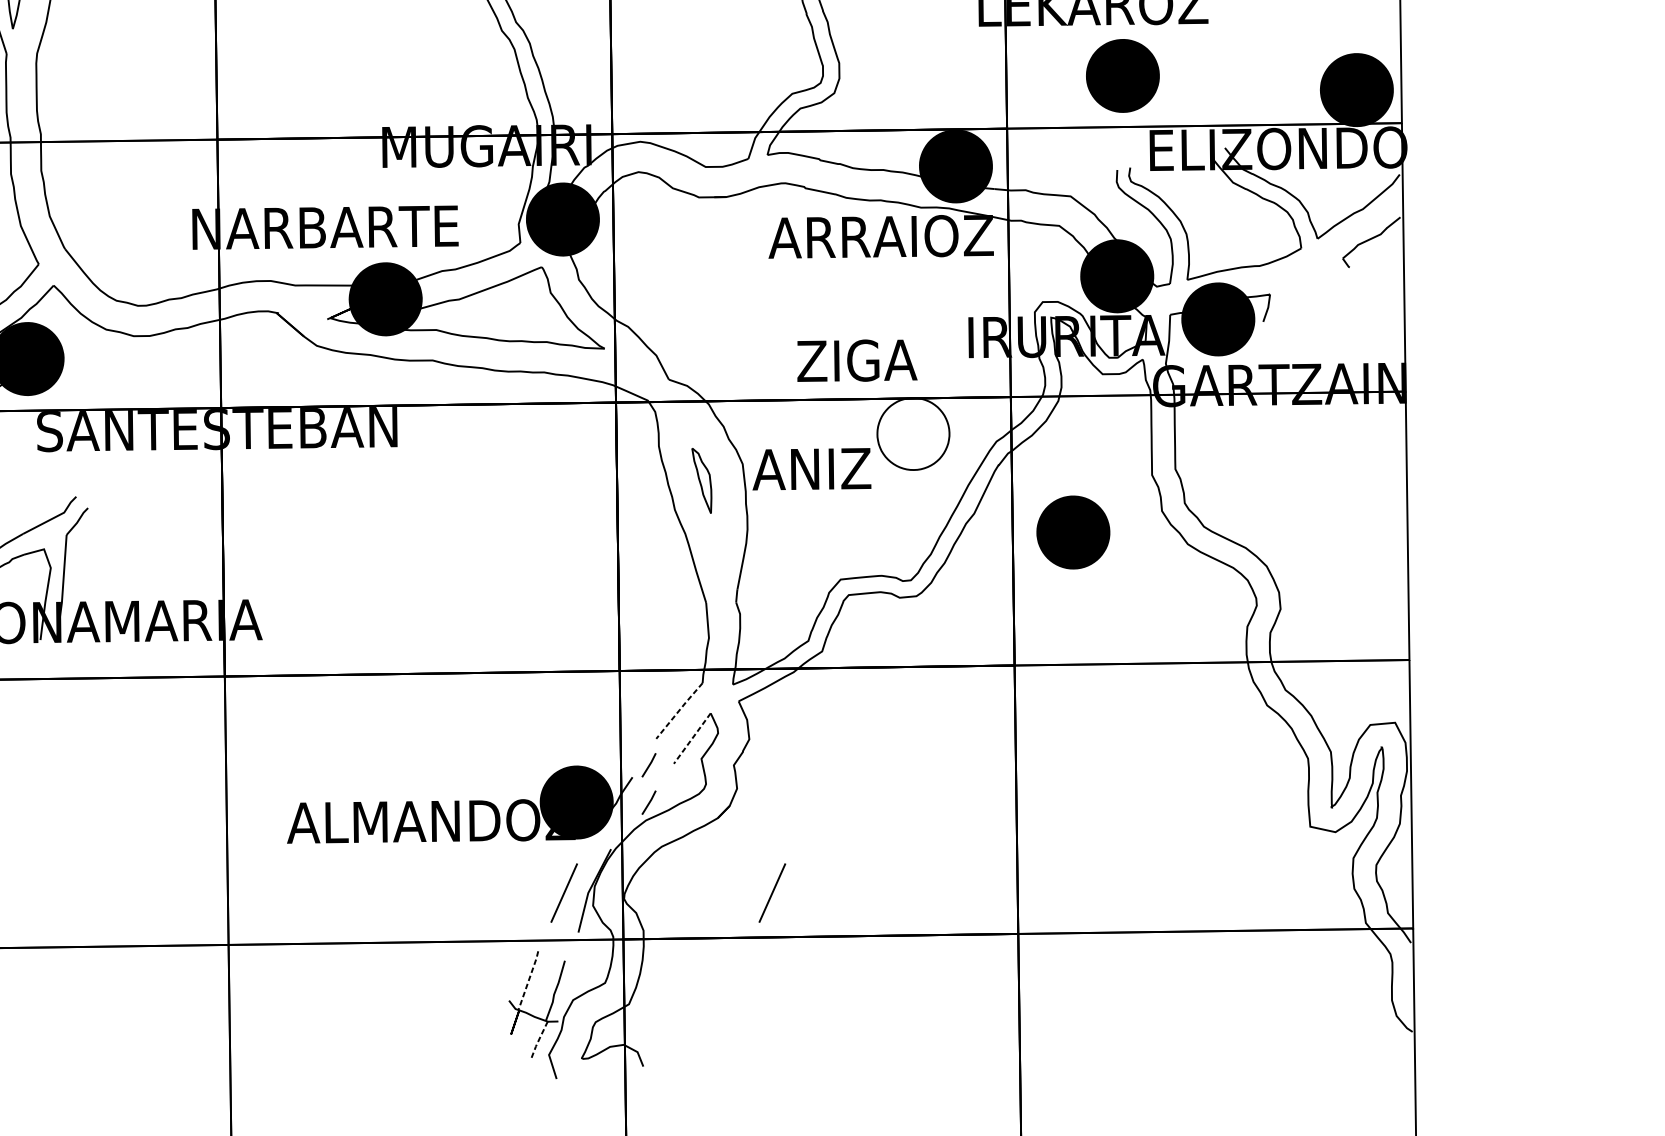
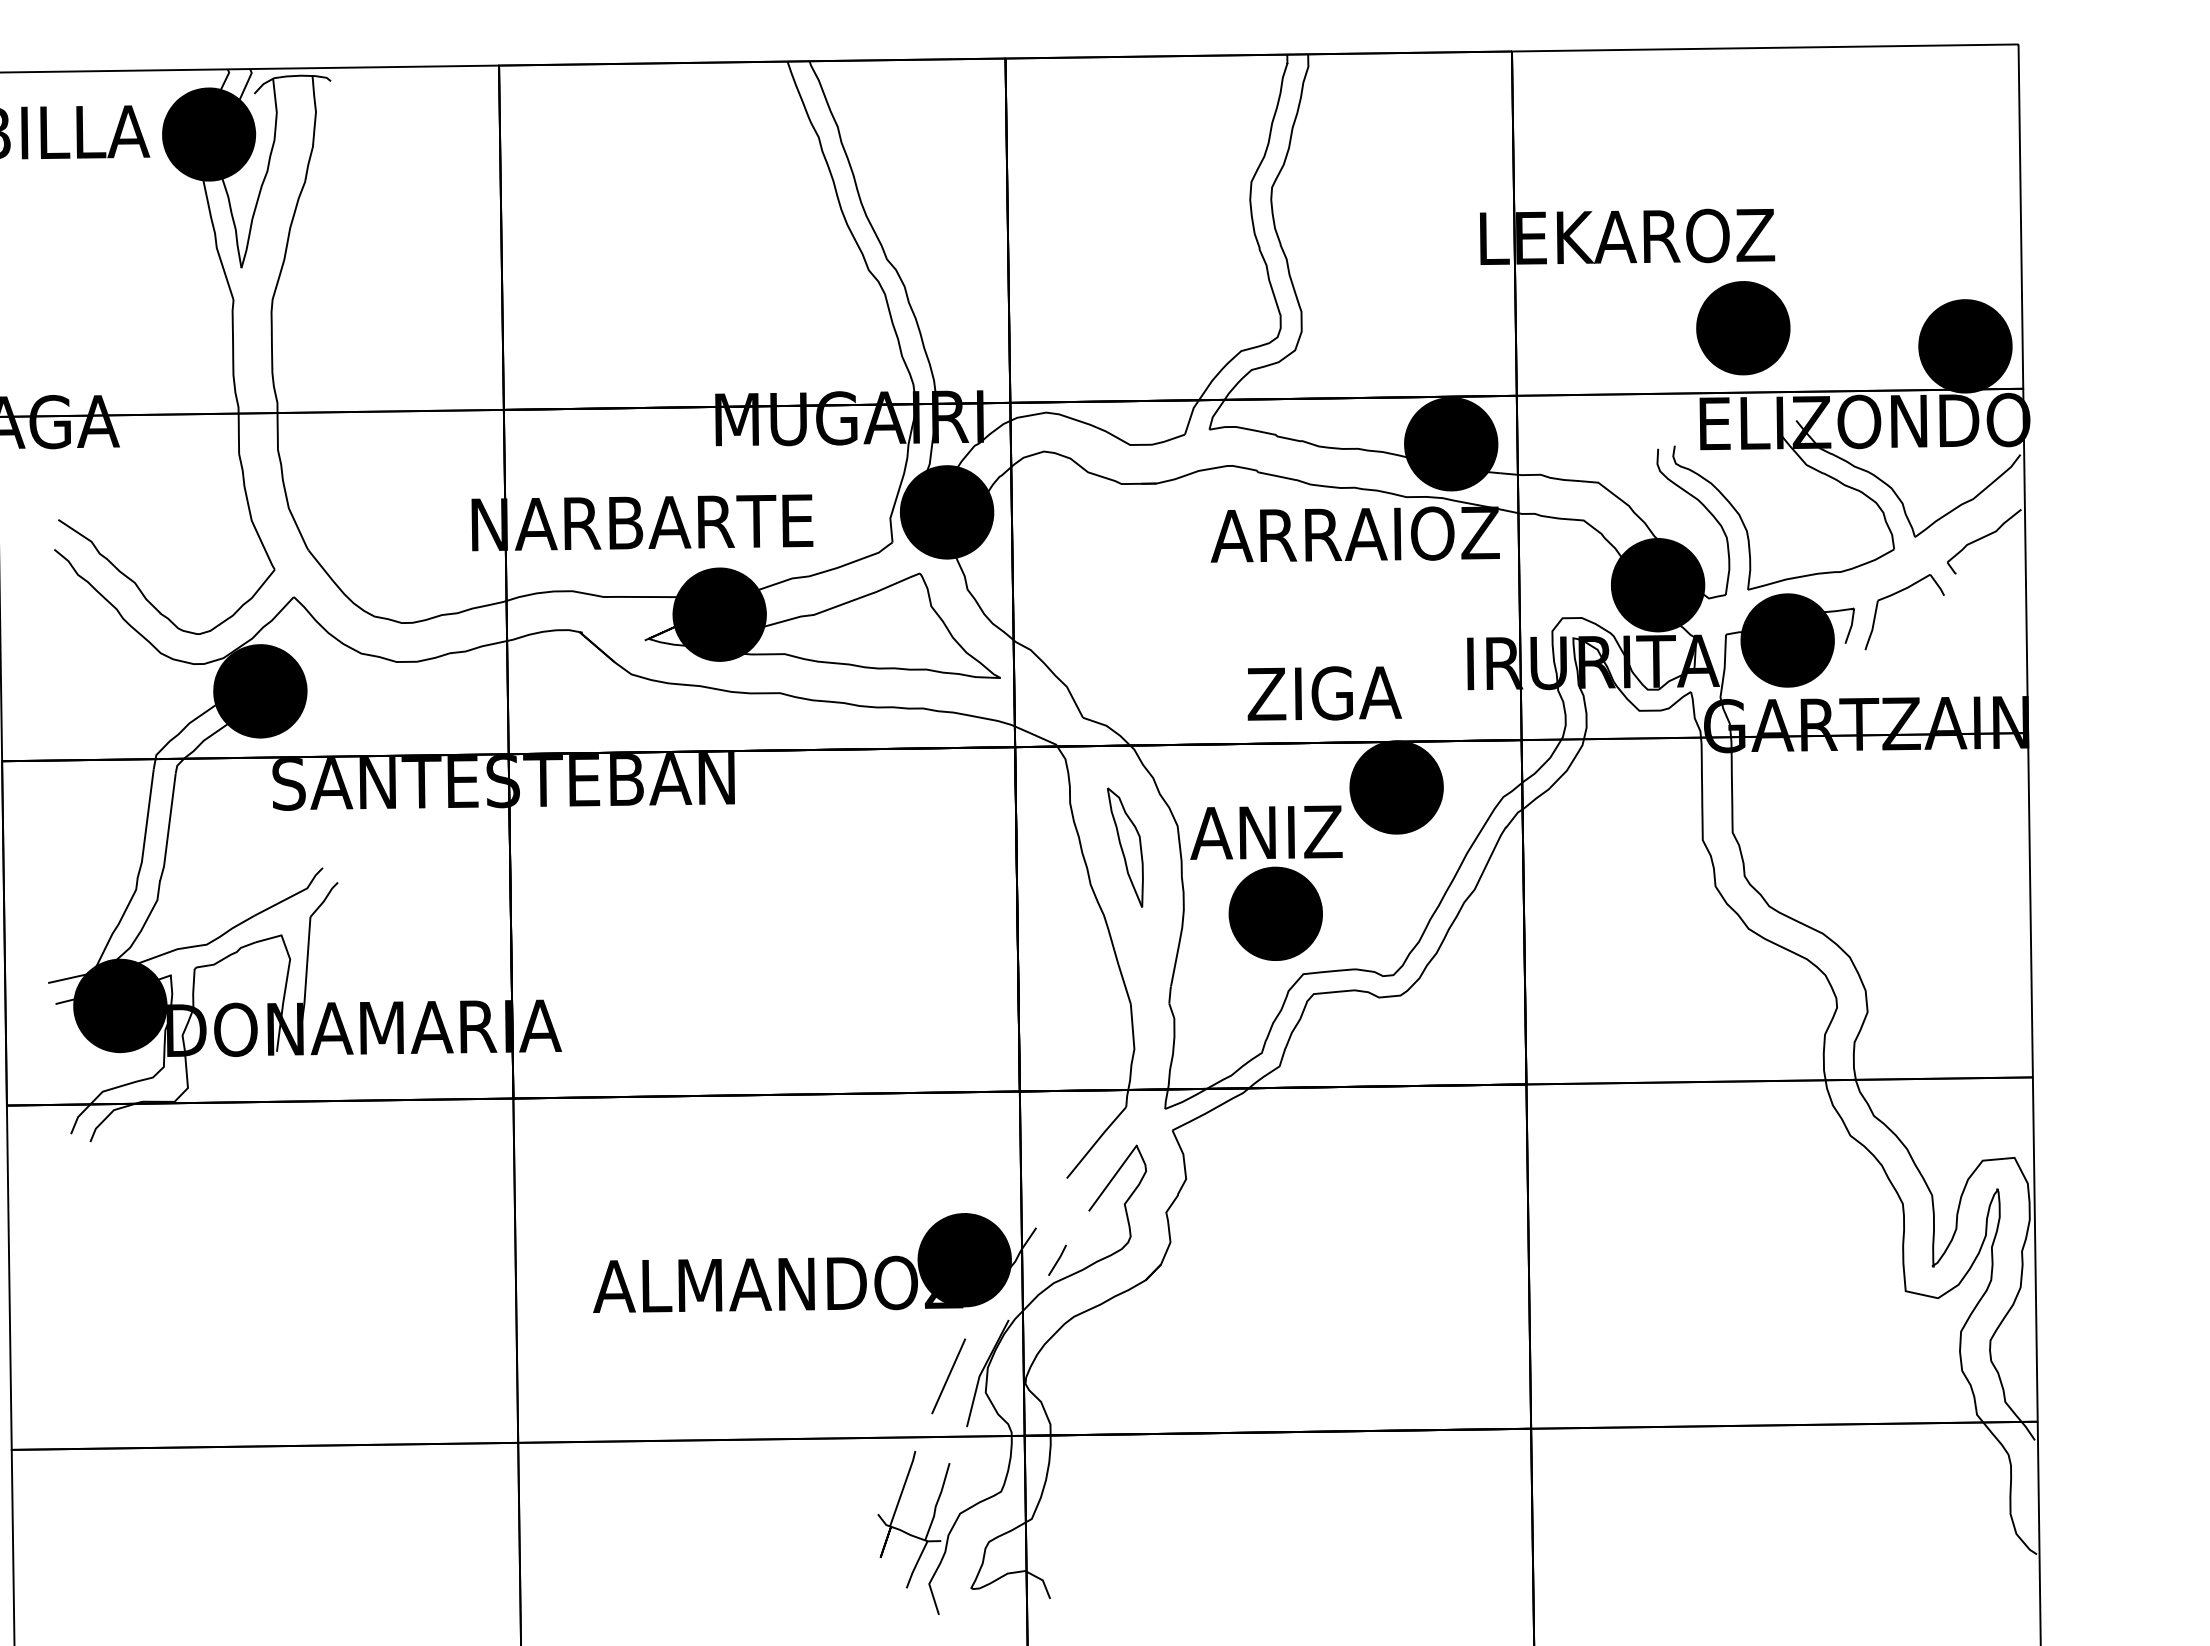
part: (1123, 76) -> (1743, 328), moved
part: (1302, 283) -> (1895, 594), added
fill: (913, 434) -> (1396, 787), added
part: (701, 480) -> (1124, 847), size x1.43
part: (1073, 532) -> (1275, 913), moved
line: (679, 710) -> (1096, 1142), dashed -> solid
line: (691, 738) -> (1112, 1178), dashed -> solid
line: (649, 764) -> (1057, 1211), removed
line: (772, 893) -> (1215, 1376), removed
line: (528, 980) -> (903, 1488), dashed -> solid
line: (539, 1040) -> (916, 1565), dashed -> solid

